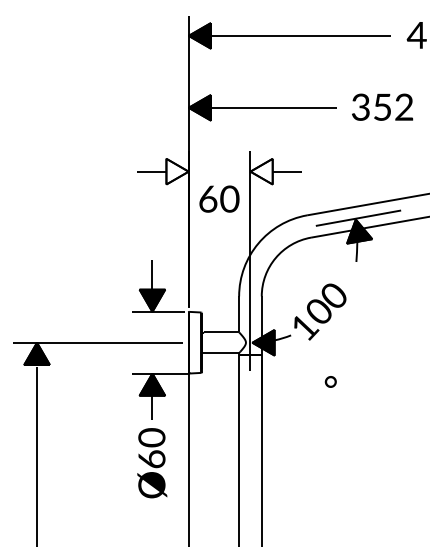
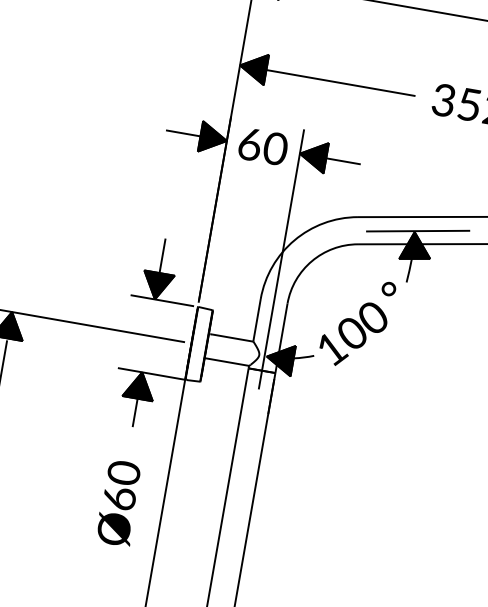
fill: (177, 171) -> (213, 138), added
fill: (261, 171) -> (313, 155), added
text: (219, 198) -> (263, 145), moved
text: (330, 381) -> (388, 288), moved
text: (152, 463) -> (119, 503), moved

